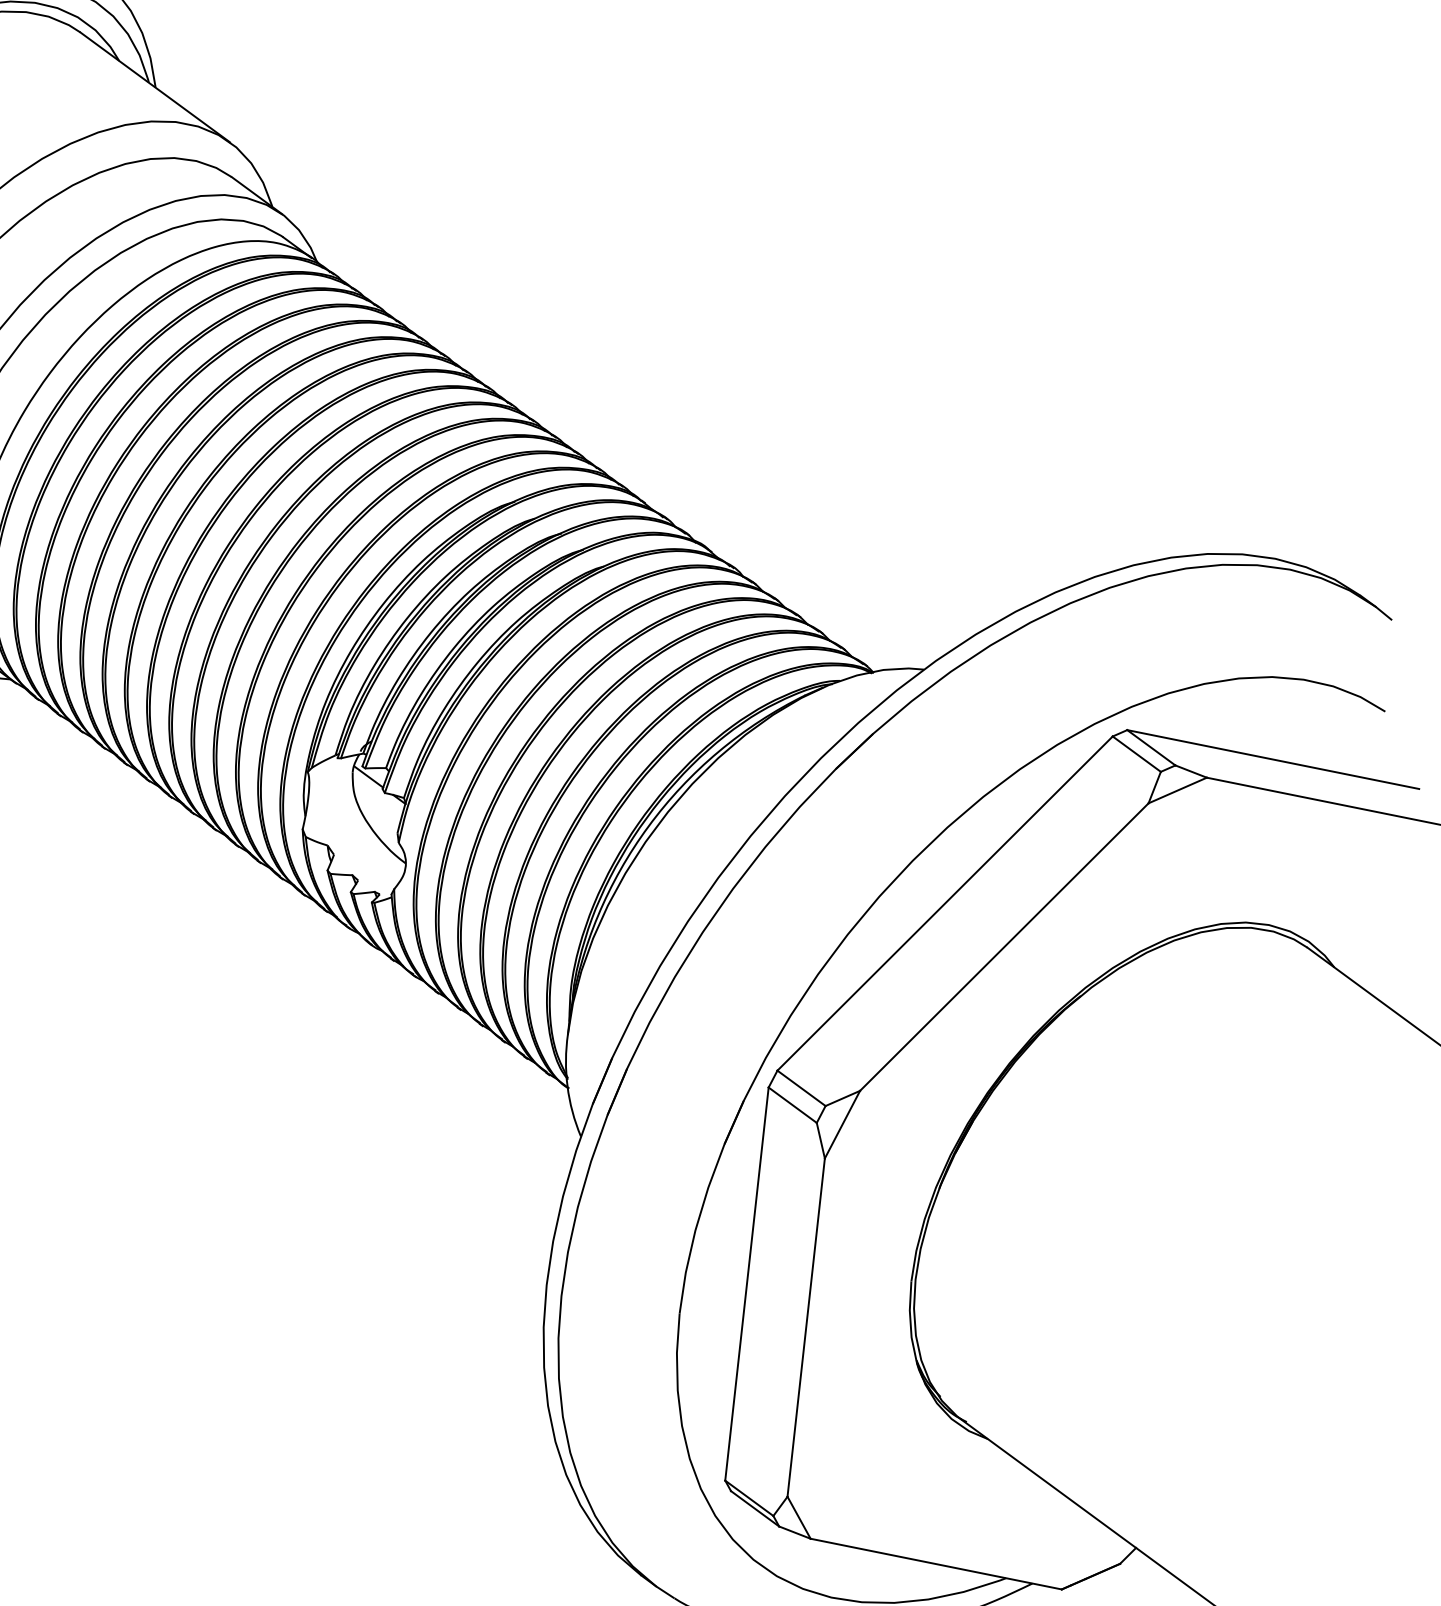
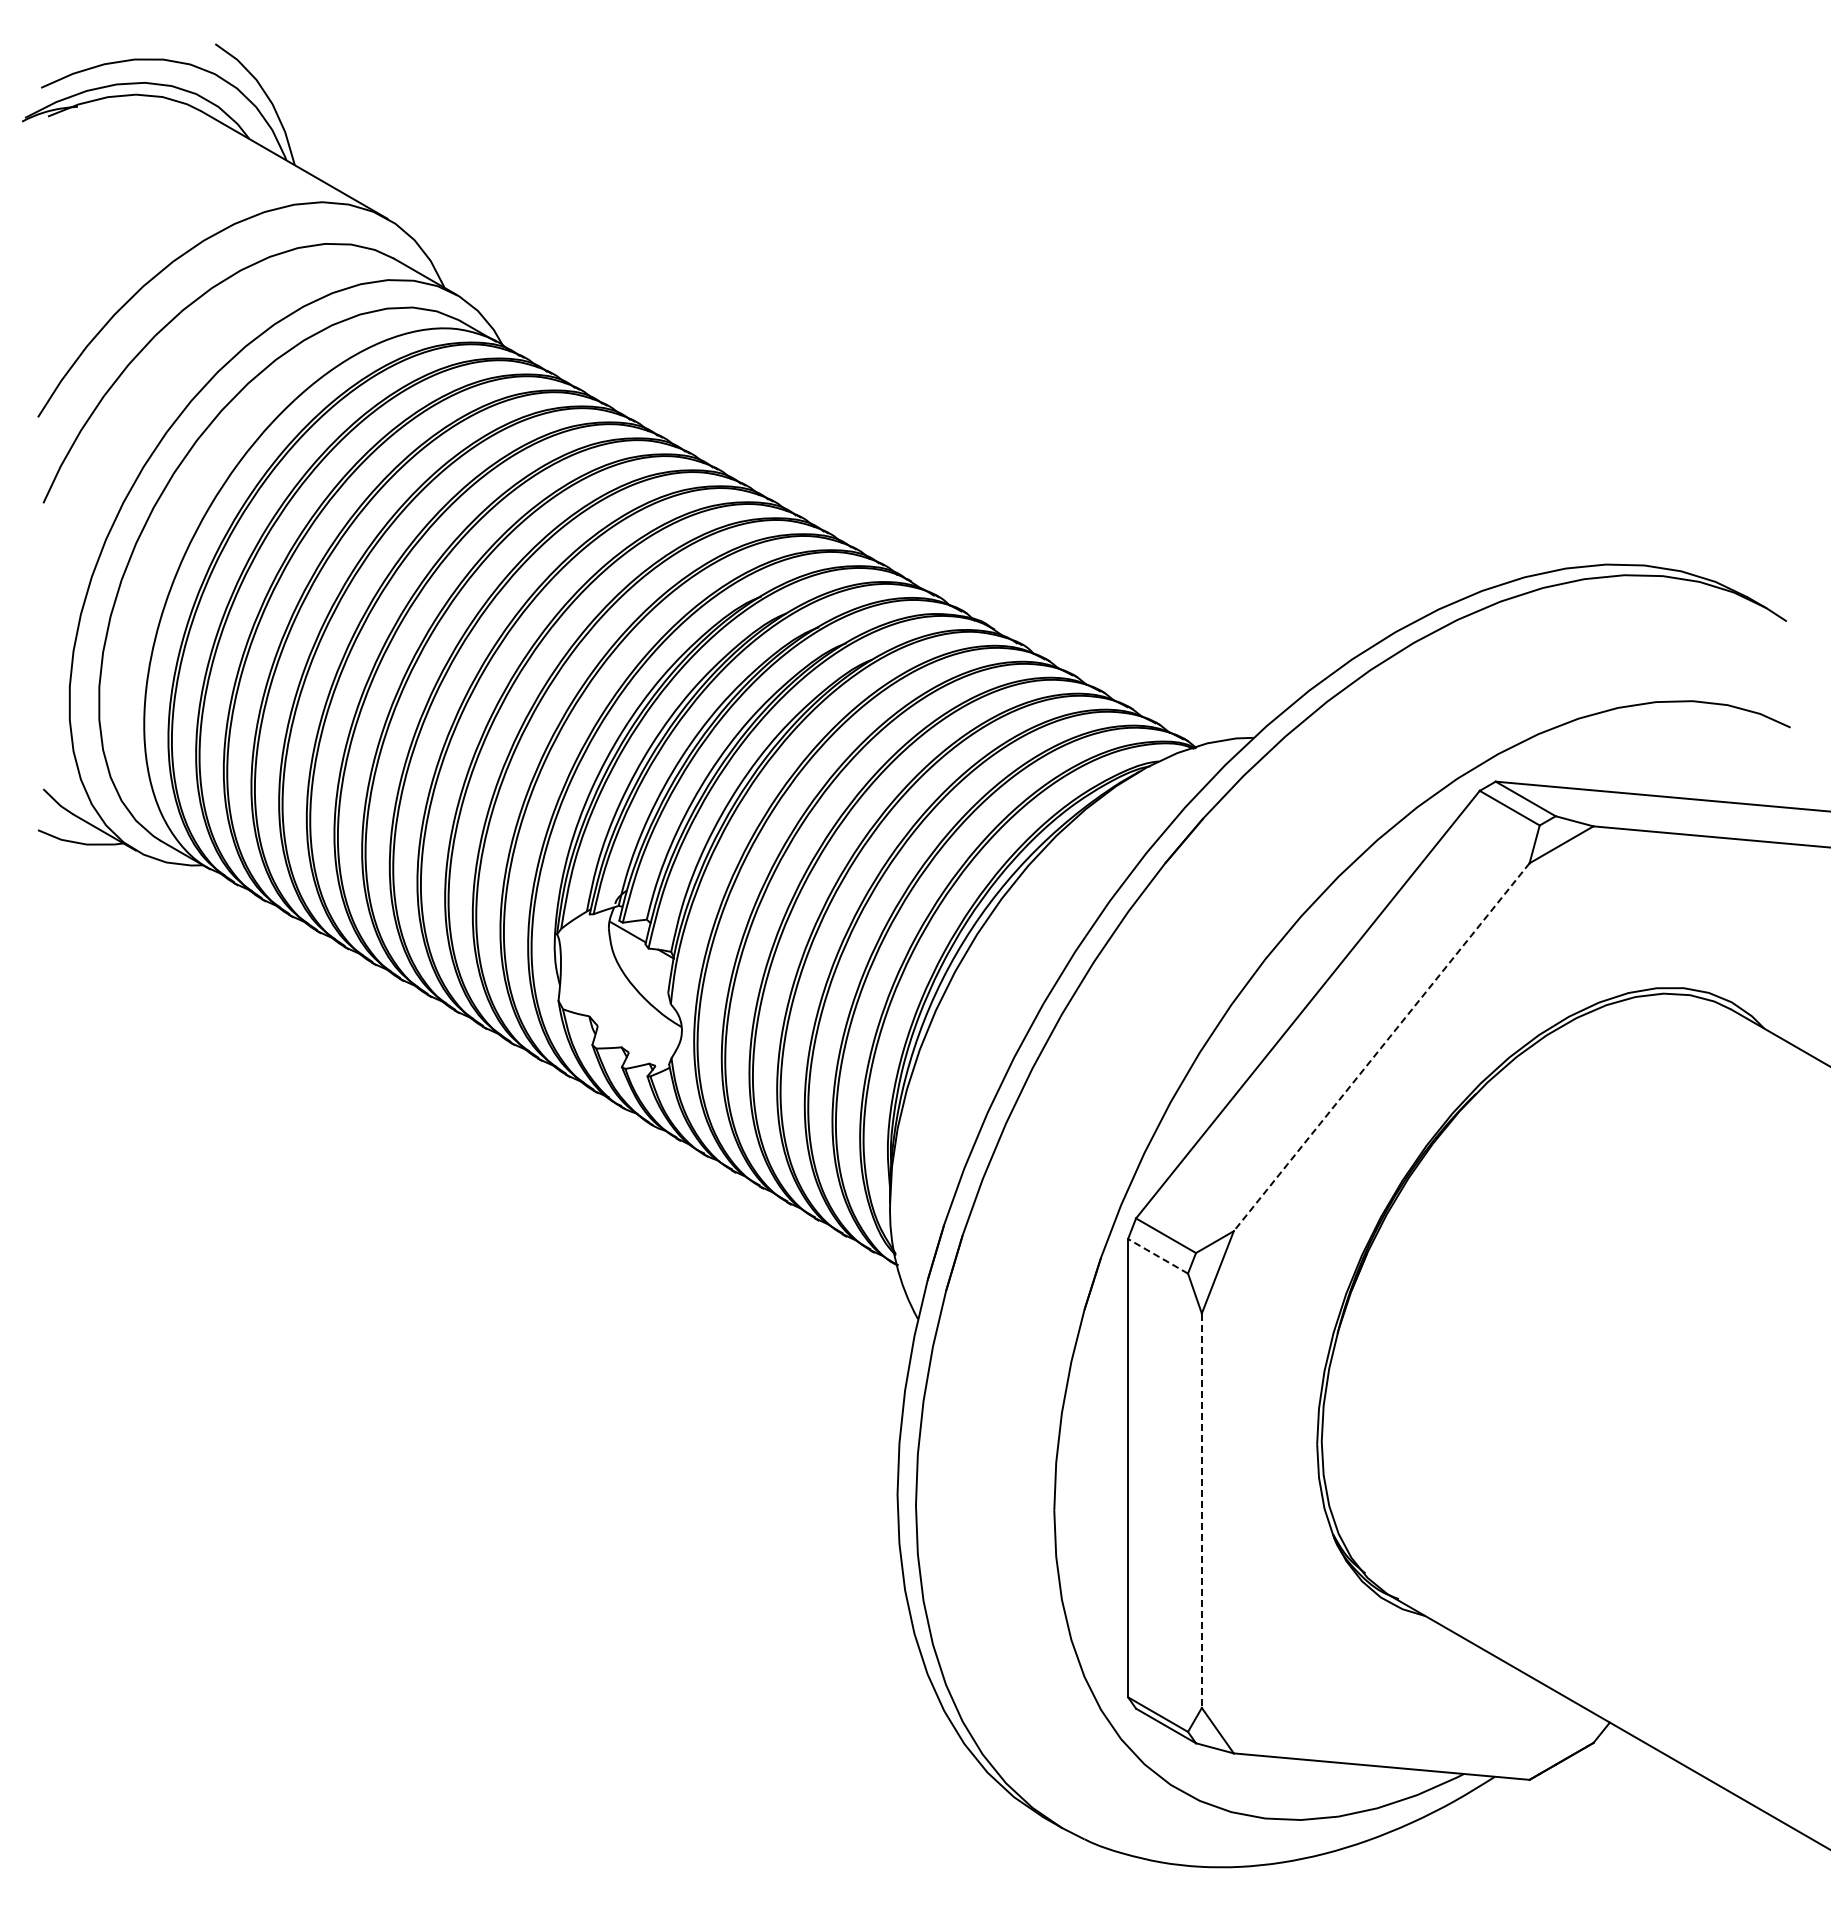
line: (1004, 947) -> (1381, 1047), solid -> dashed
line: (793, 1105) -> (1158, 1256), solid -> dashed
line: (805, 1328) -> (1201, 1511), solid -> dashed

